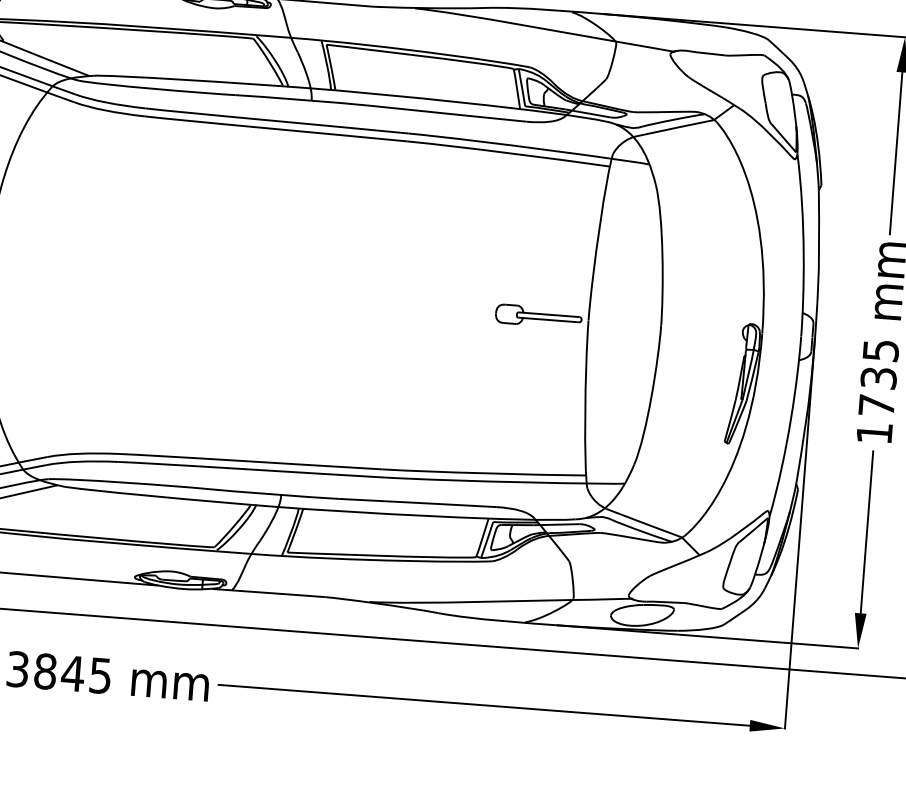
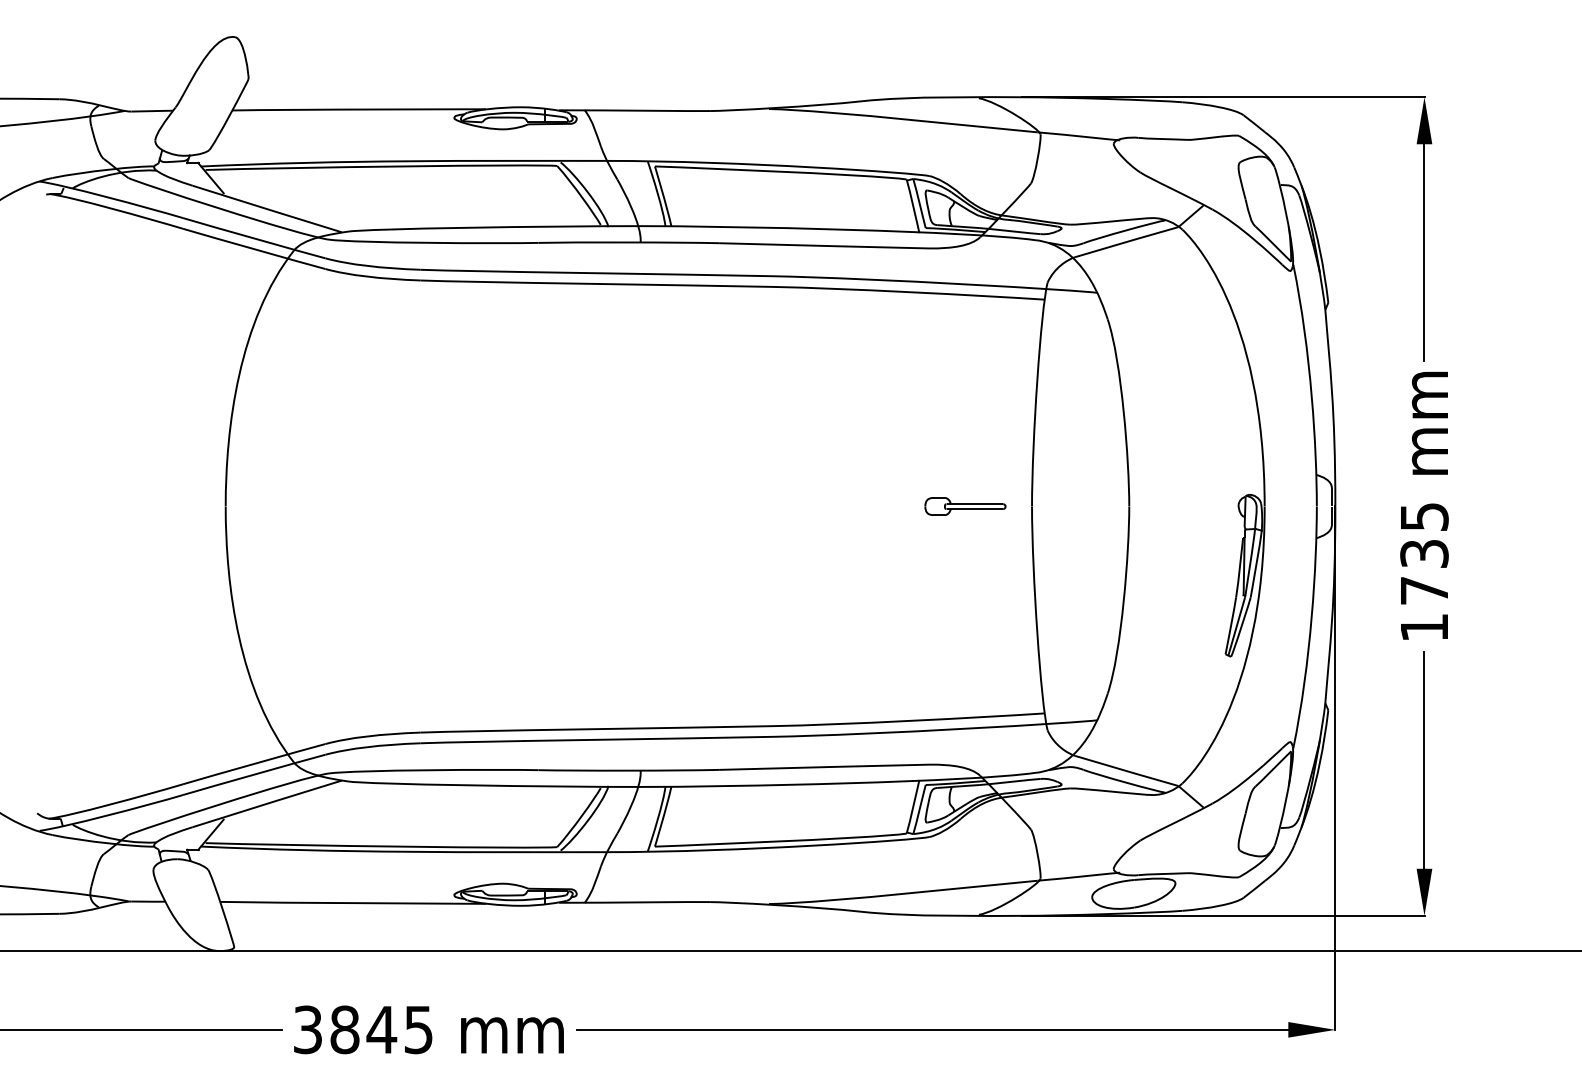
part: (538, 316) -> (965, 506), size x0.7

